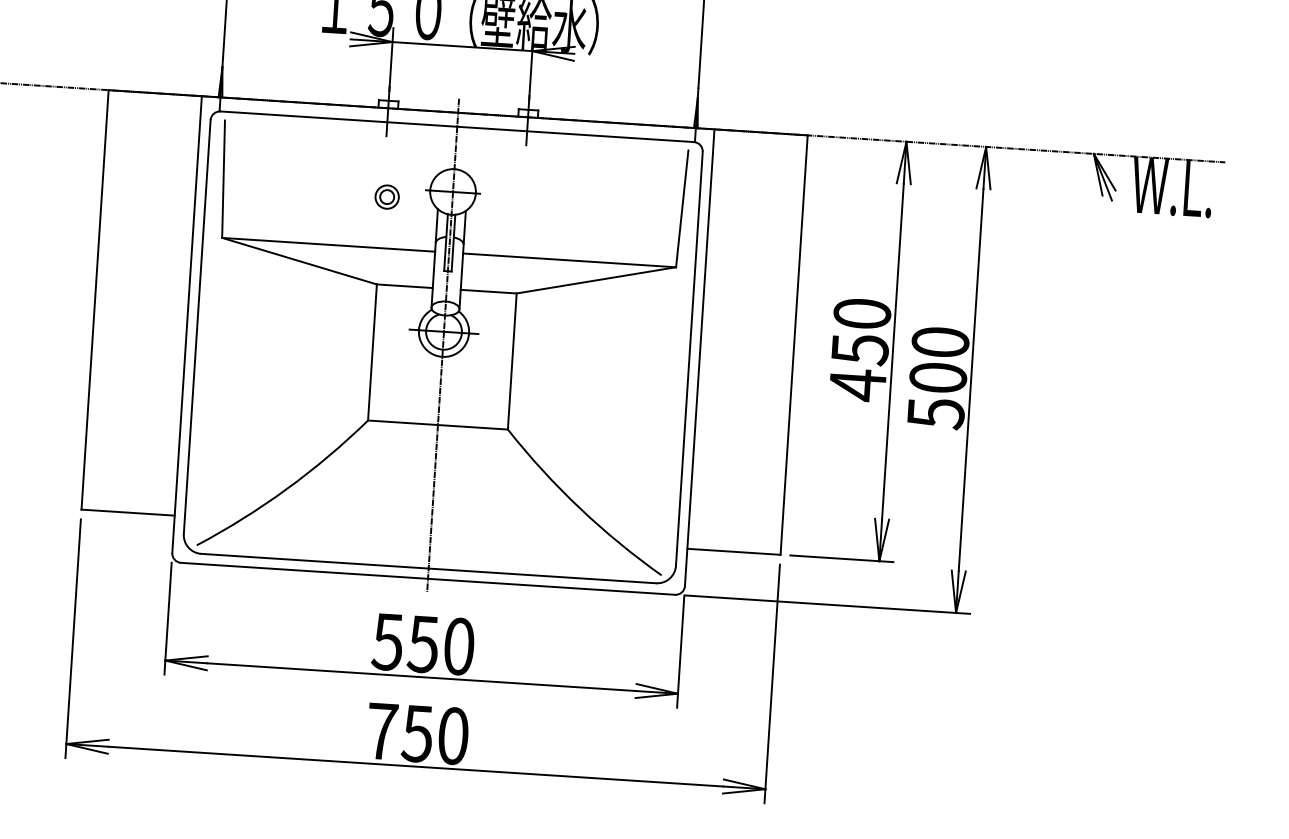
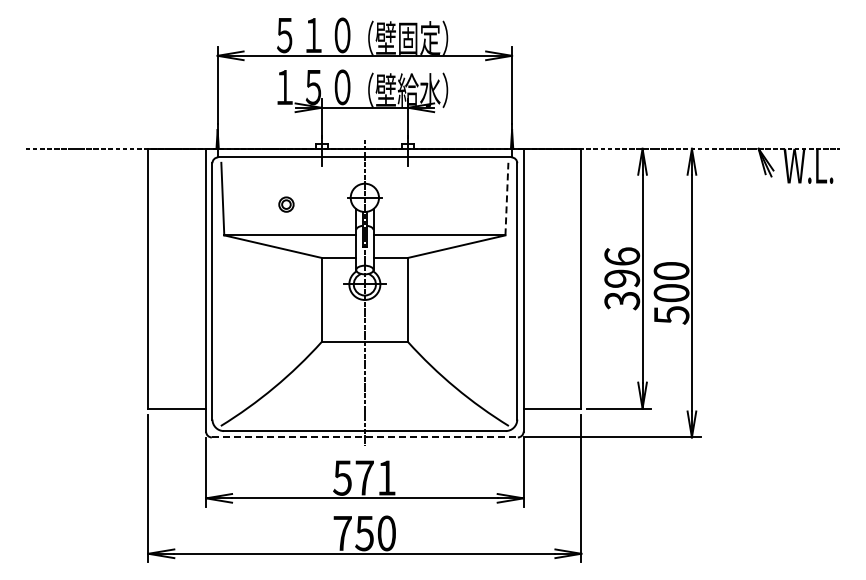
part: (387, 196) -> (286, 204), moved
line: (681, 207) -> (506, 198), solid -> dashed
text: (860, 349) -> (622, 278), 450 -> 396
line: (427, 578) -> (364, 437), solid -> dashed
text: (441, 644) -> (375, 477), 550 -> 571

